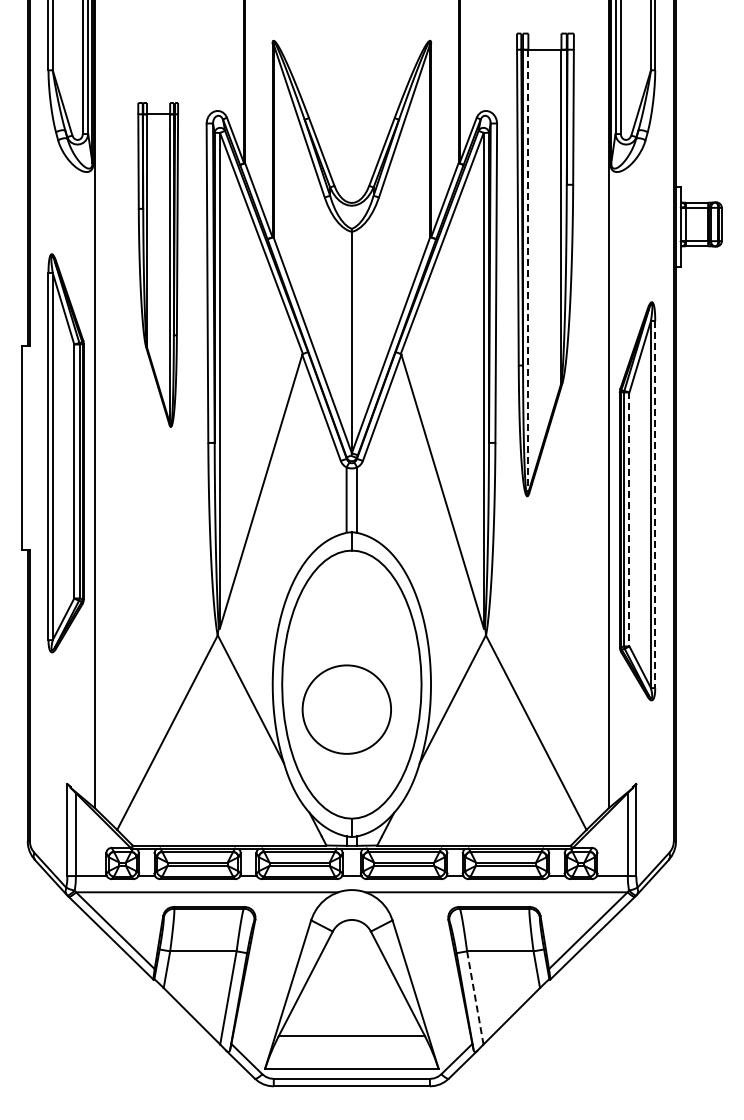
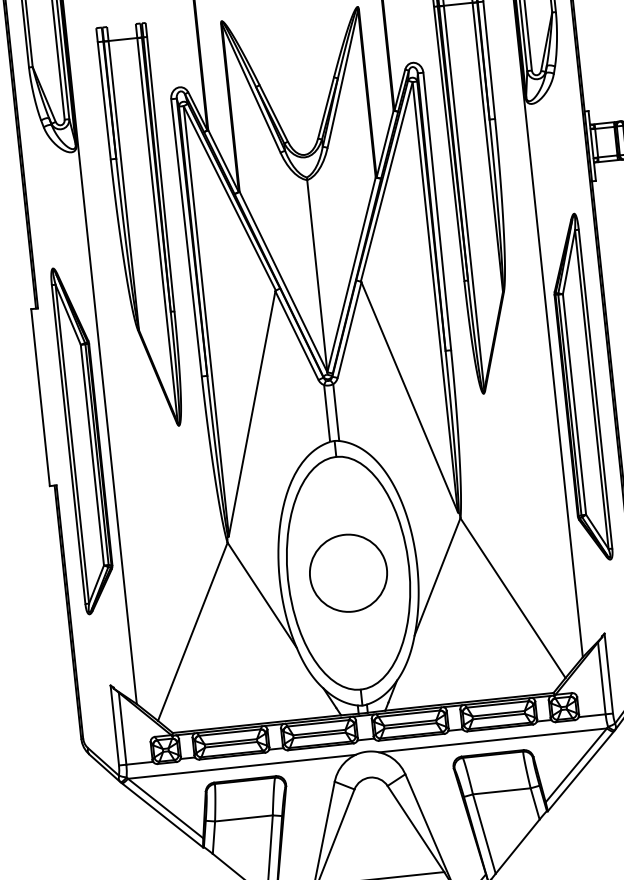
part: (157, 264) -> (141, 226), size x1.43
line: (528, 271) -> (464, 198), dashed -> solid
part: (65, 453) -> (83, 440), moved
line: (655, 504) -> (595, 389), dashed -> solid
line: (629, 519) -> (574, 404), dashed -> solid
circle: (346, 709) -> (348, 573), moved
line: (475, 998) -> (484, 834), dashed -> solid

